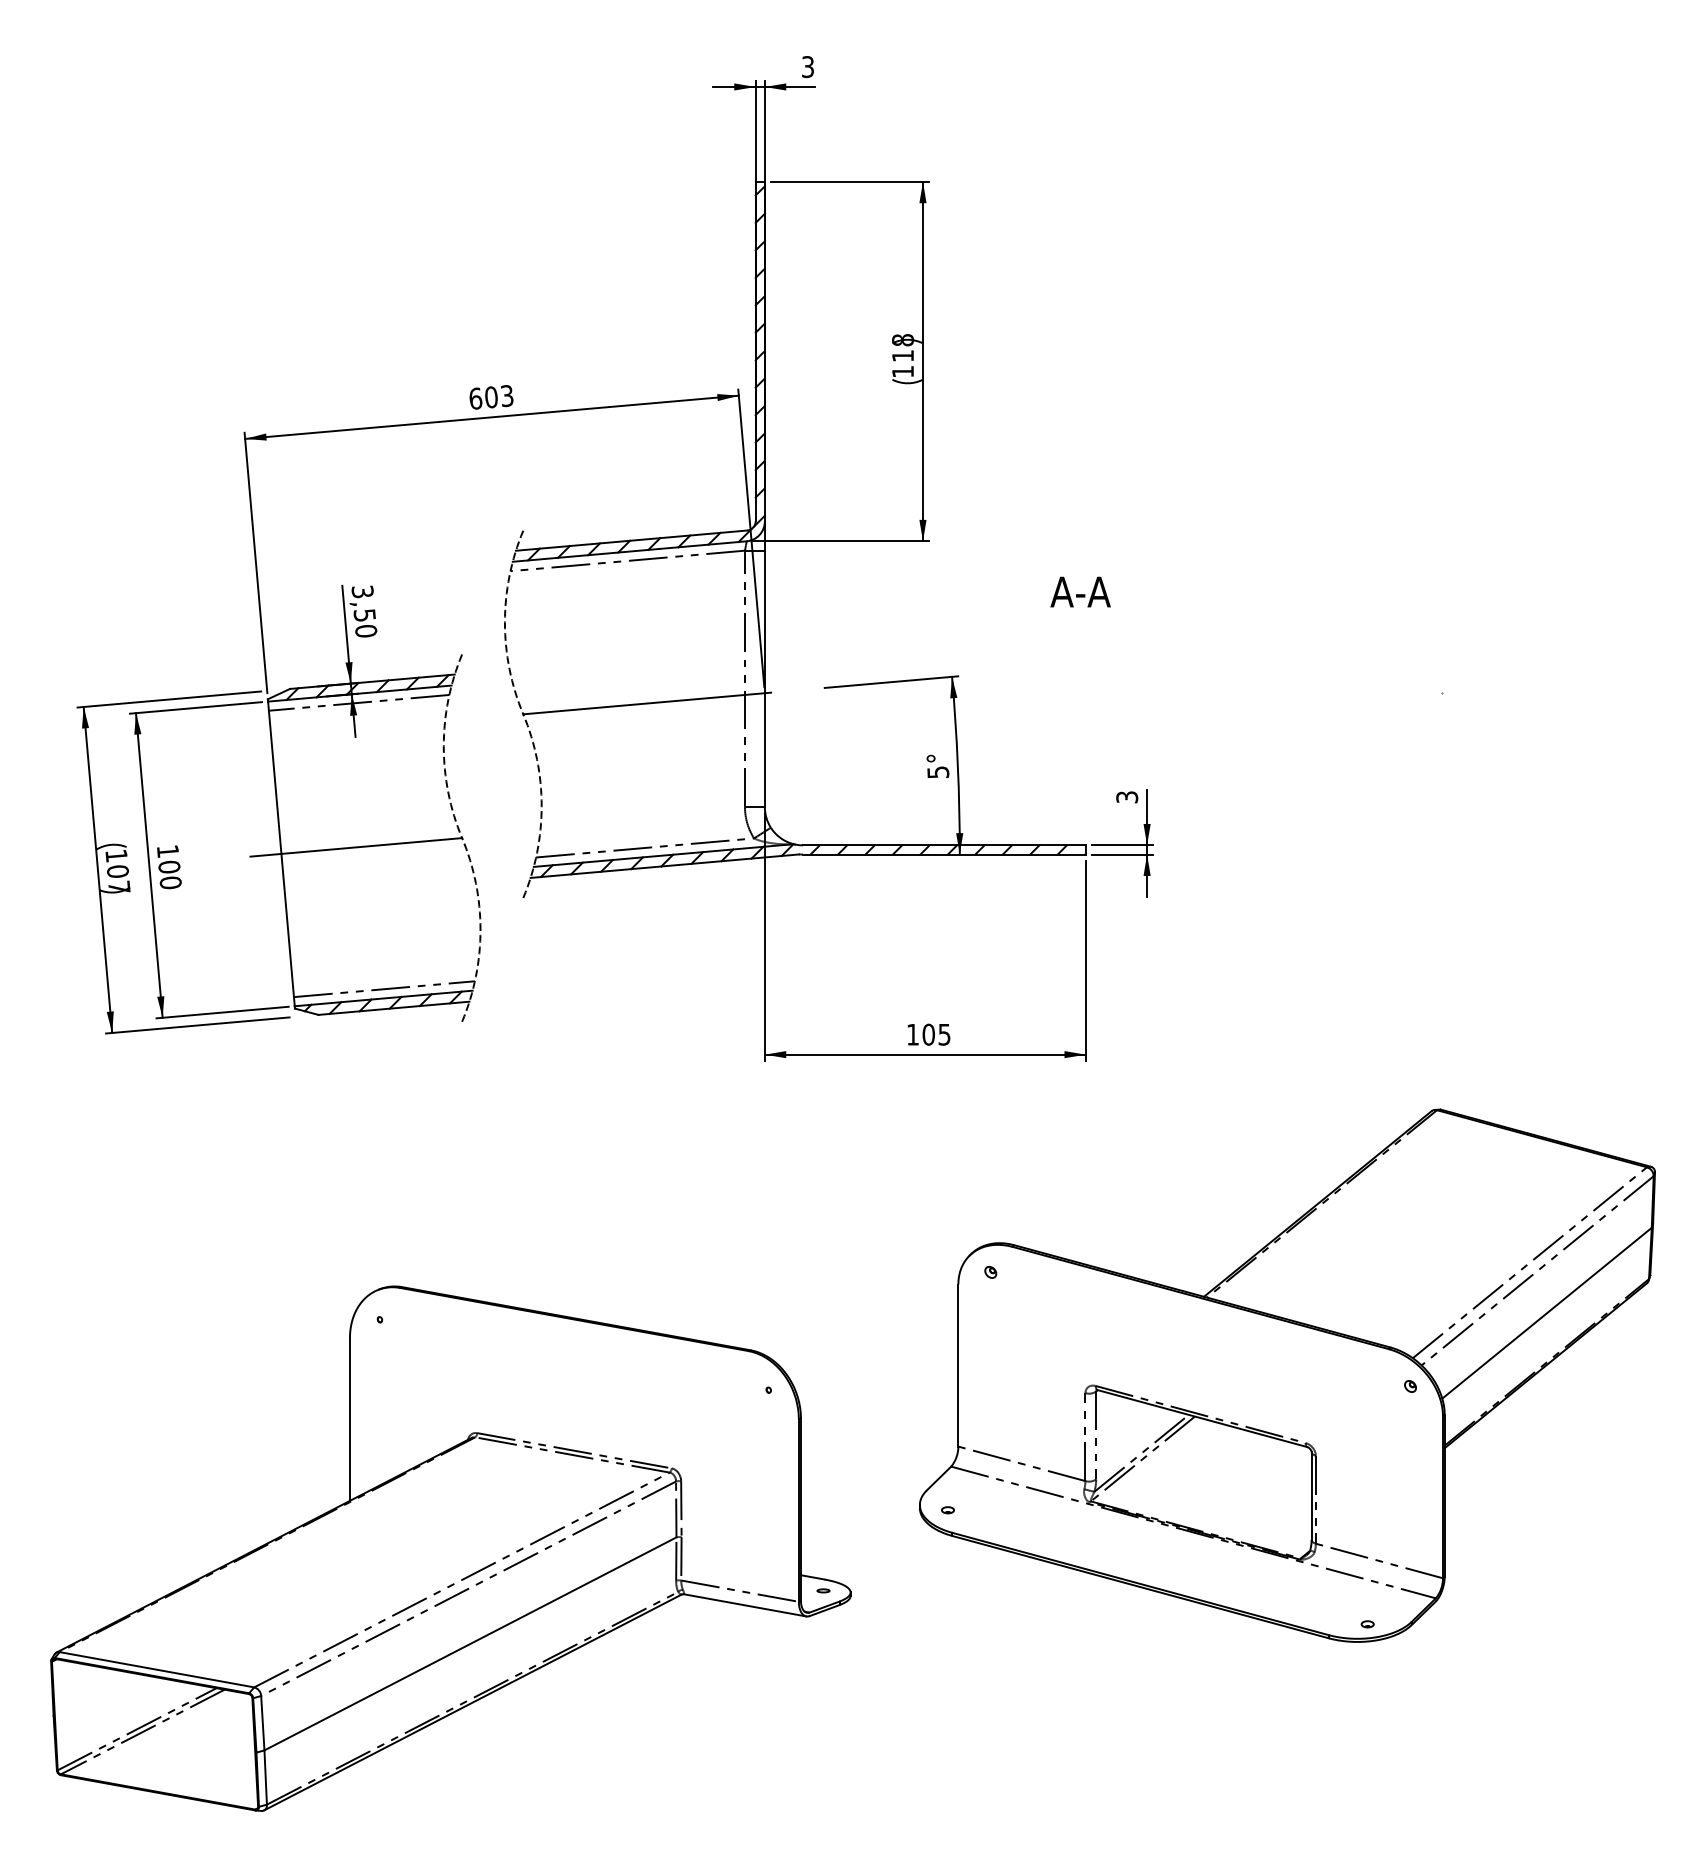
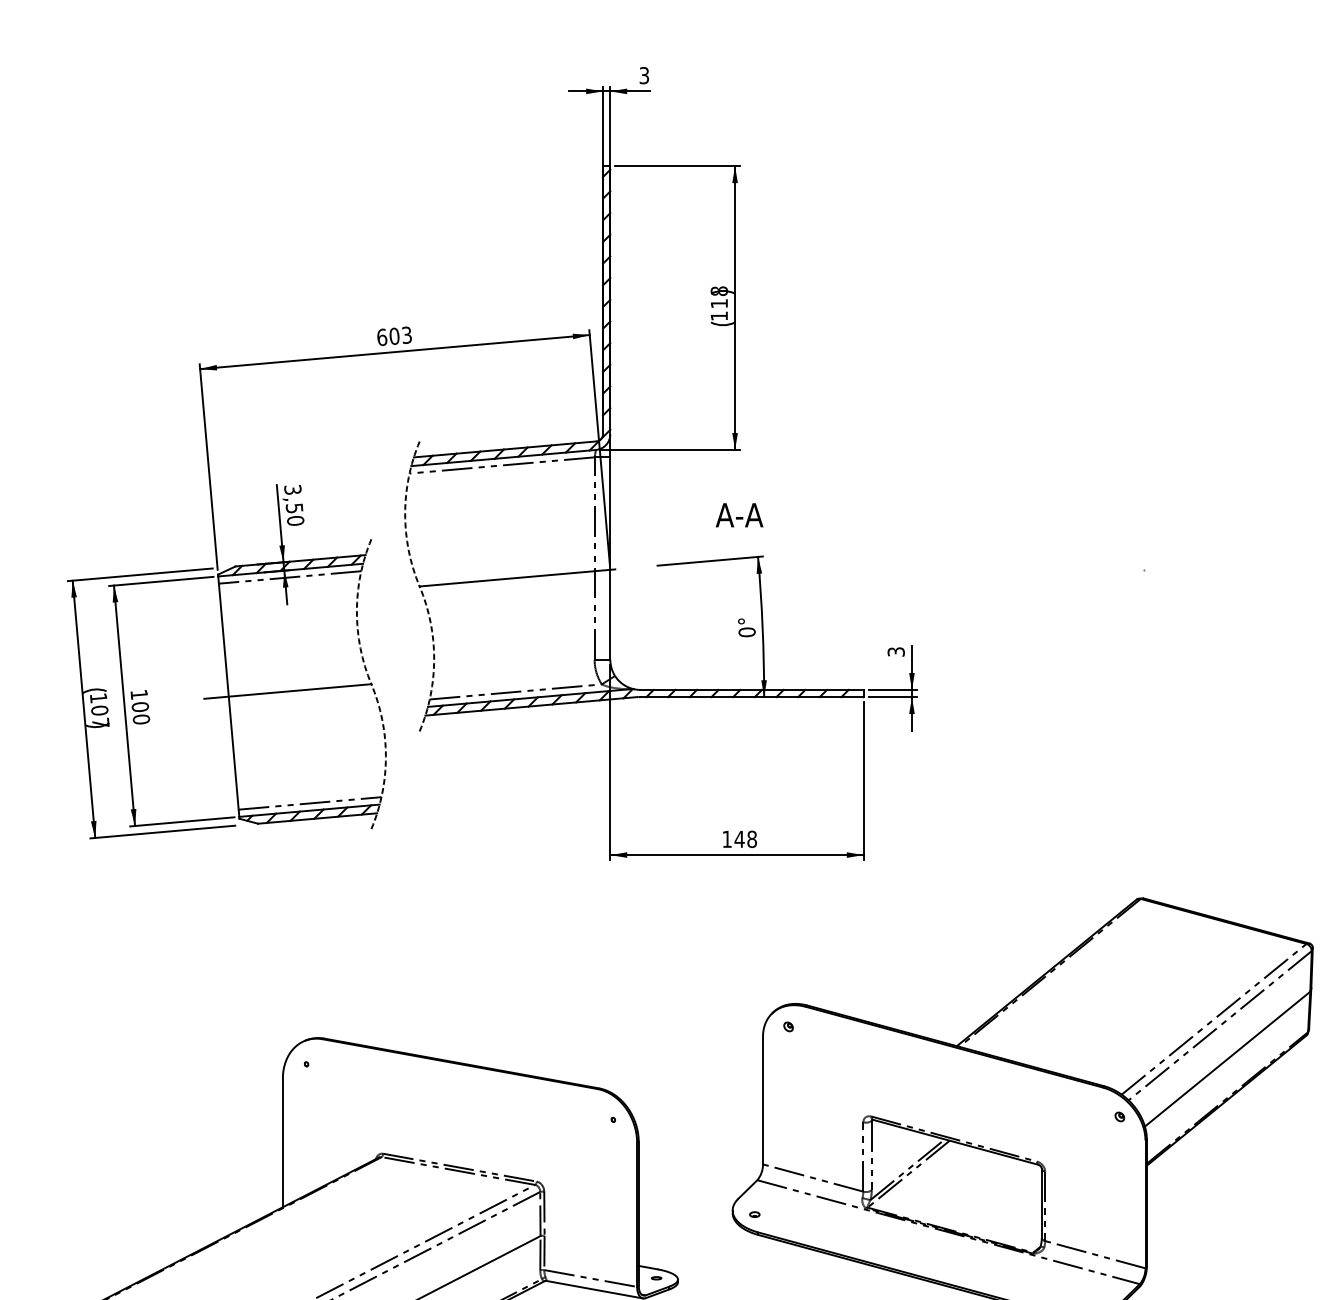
text: (1080, 591) -> (739, 514), moved
text: (938, 772) -> (747, 632), 5° -> 0°
text: (936, 1034) -> (745, 839), 105 -> 148

